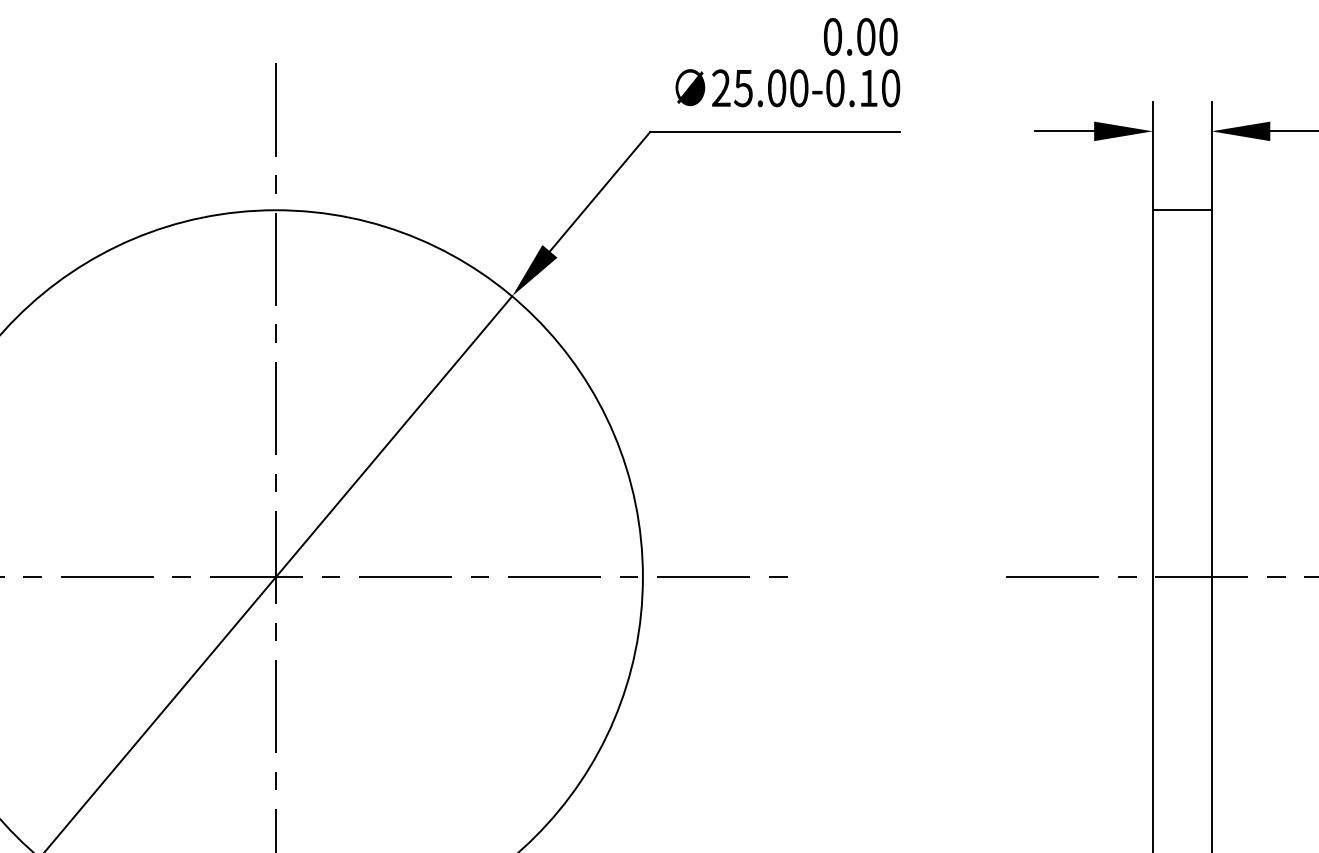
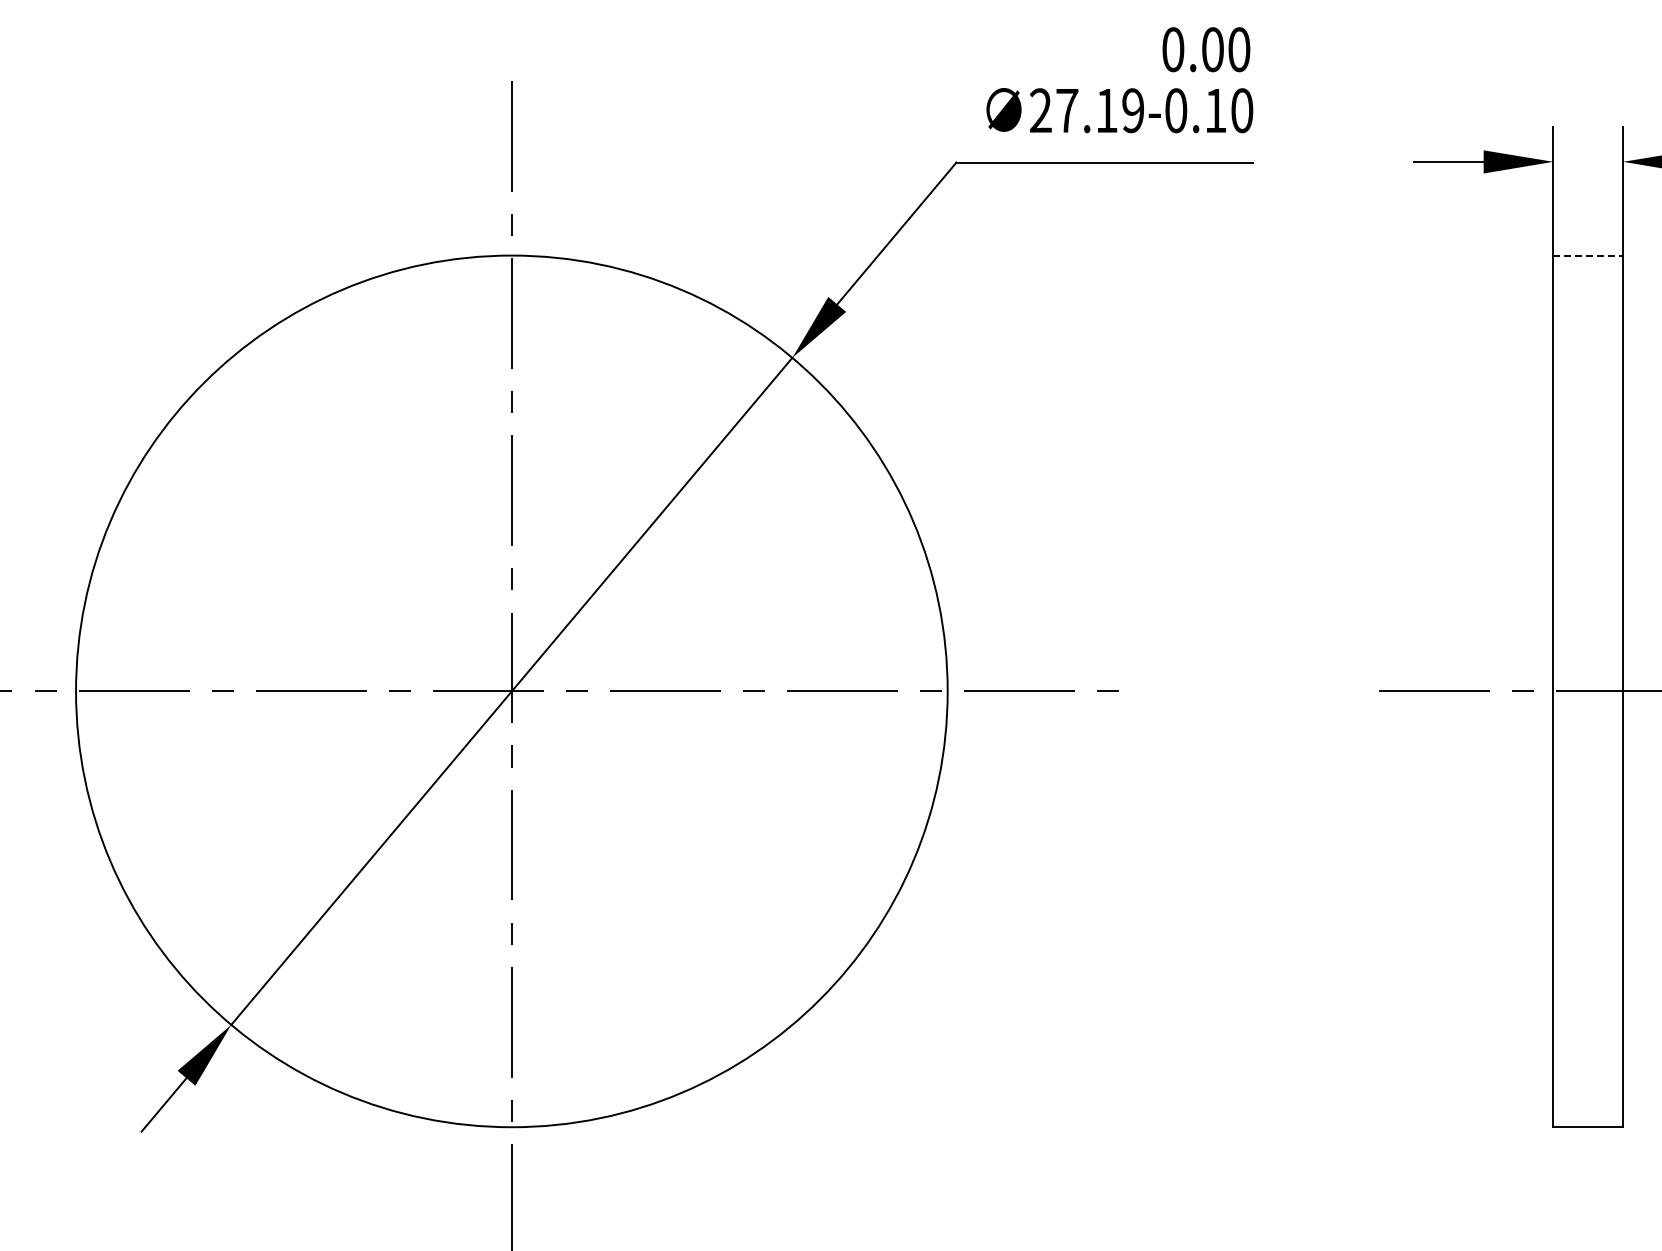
text: (770, 88) -> (1099, 110), 25.00 -> 27.19
line: (1182, 210) -> (1588, 255), solid -> dashed

